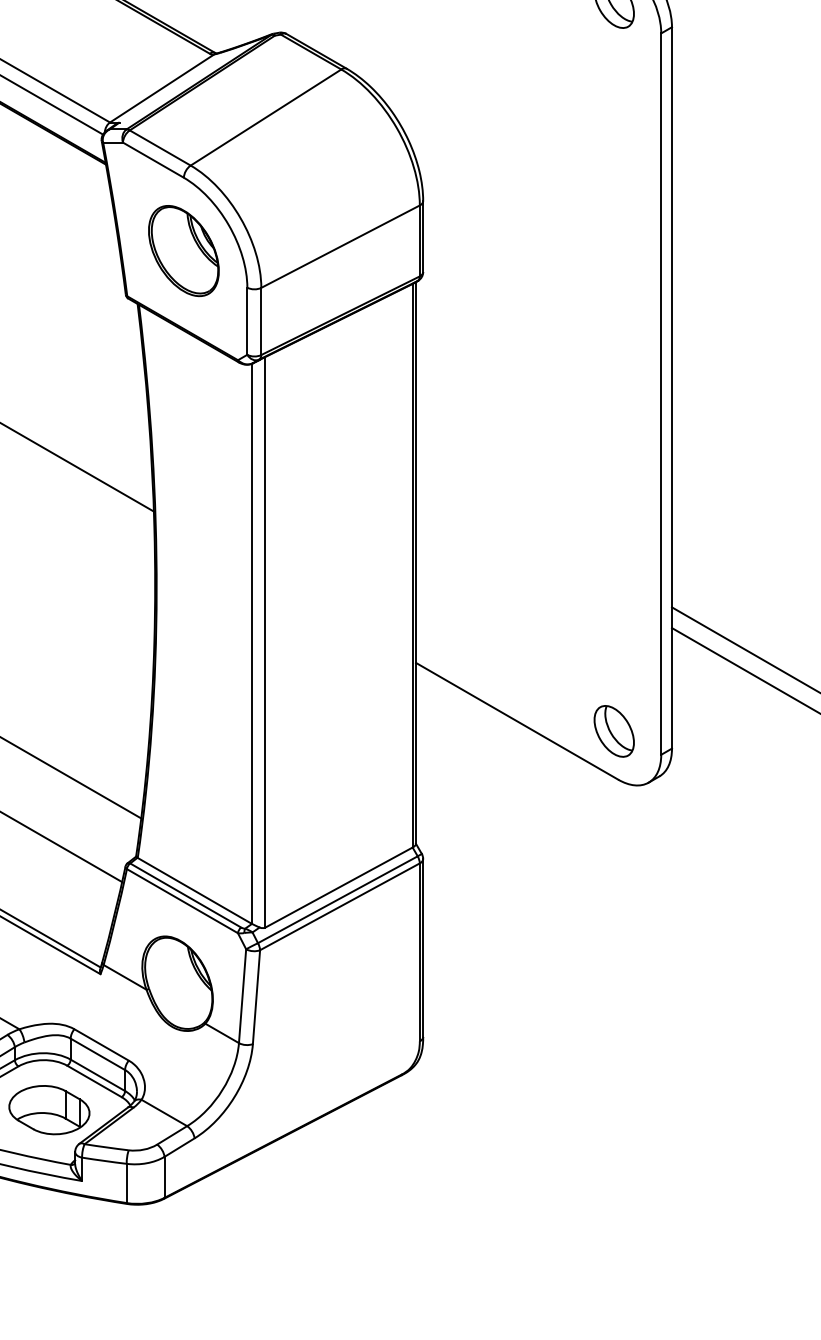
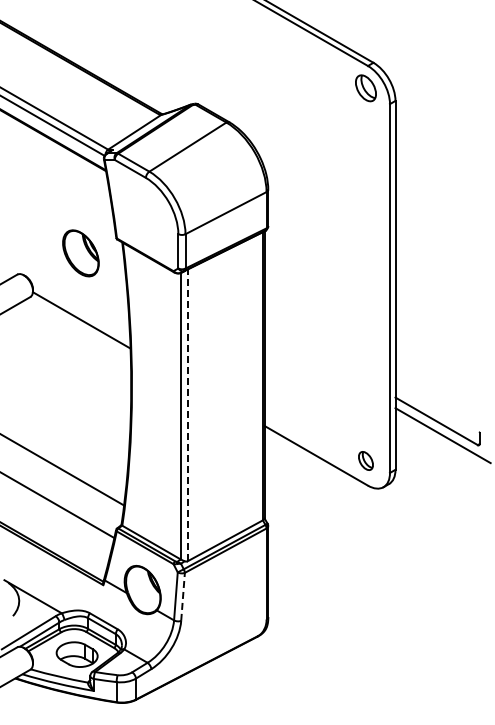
part: (183, 251) -> (80, 253), moved
line: (265, 642) -> (187, 415), solid -> dashed
part: (613, 730) -> (365, 460), size x0.7
line: (257, 996) -> (183, 596), solid -> dashed

